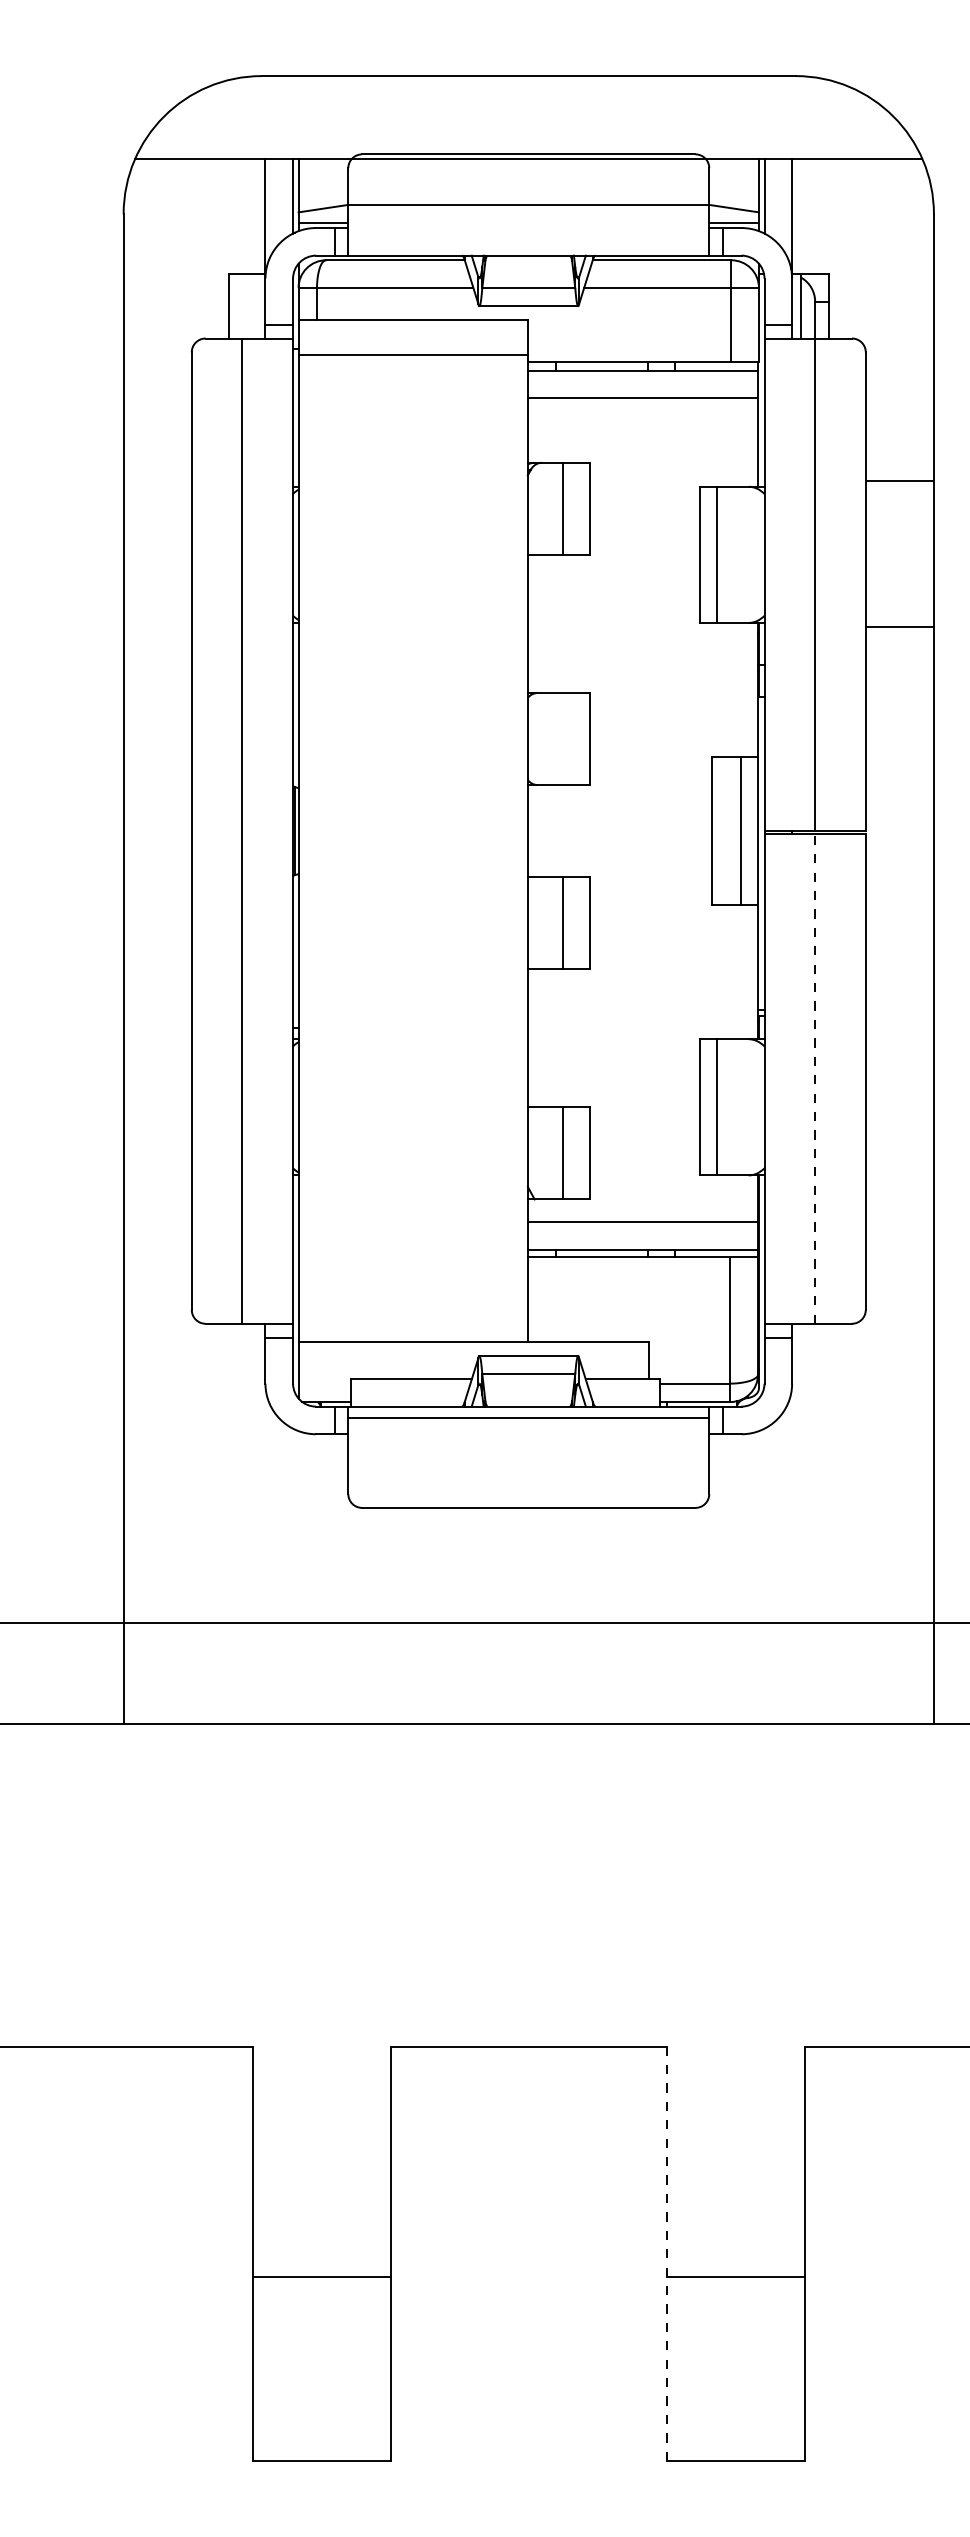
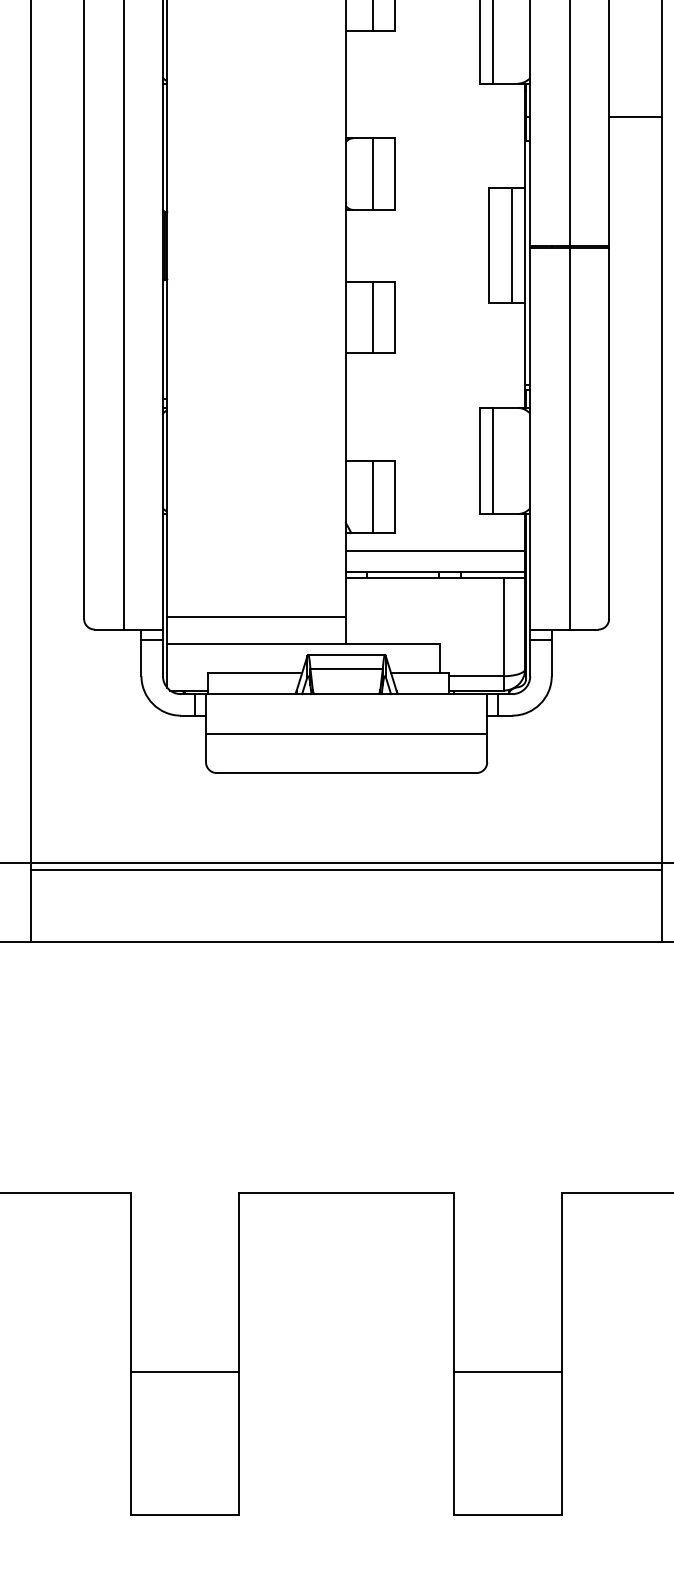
line: (899, 627) -> (635, 116), moved
line: (563, 739) -> (373, 174), added
line: (815, 1078) -> (569, 438), dashed -> solid
line: (412, 1307) -> (256, 616), added
line: (528, 1418) -> (346, 733), moved
line: (528, 1632) -> (346, 870), added
line: (666, 2253) -> (453, 1353), dashed -> solid

